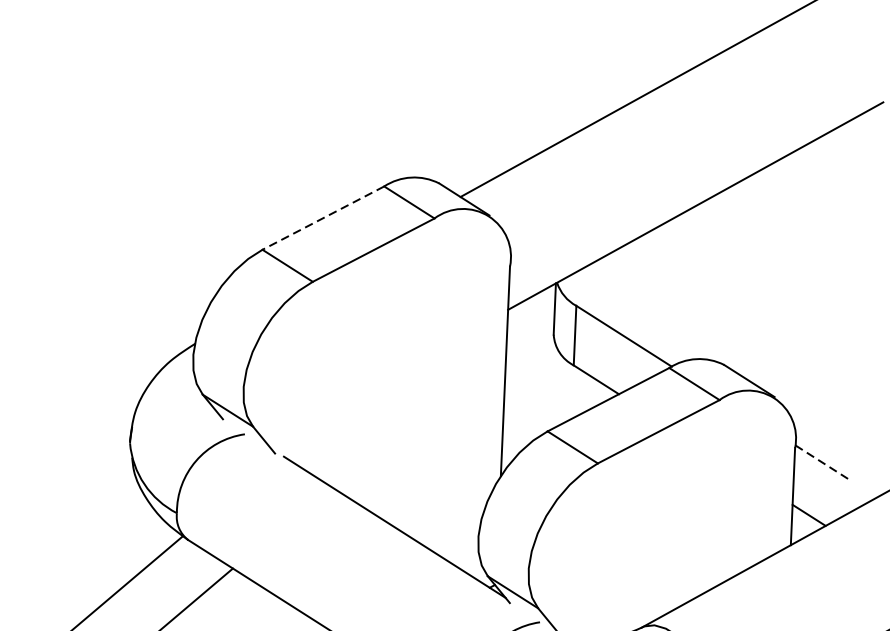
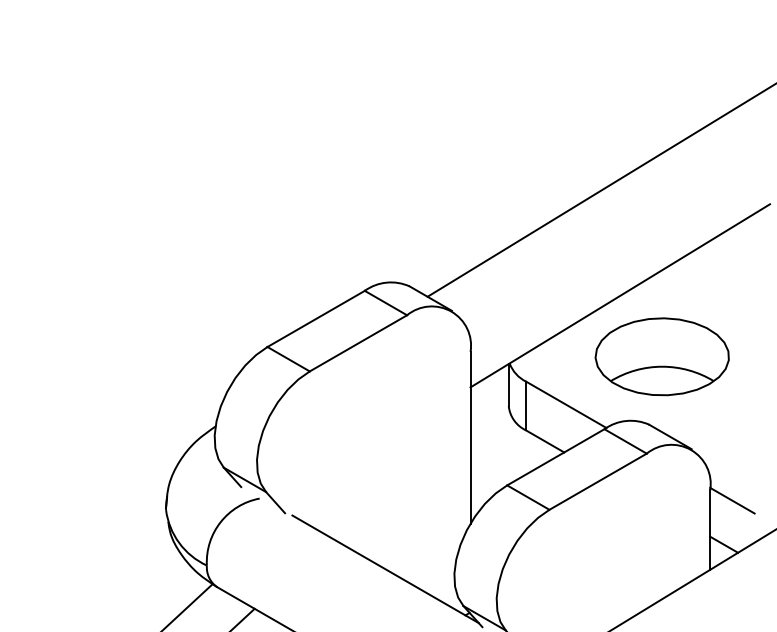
line: (322, 218) -> (315, 319), dashed -> solid
part: (742, 282) -> (661, 356), added
line: (821, 461) -> (732, 500), dashed -> solid

